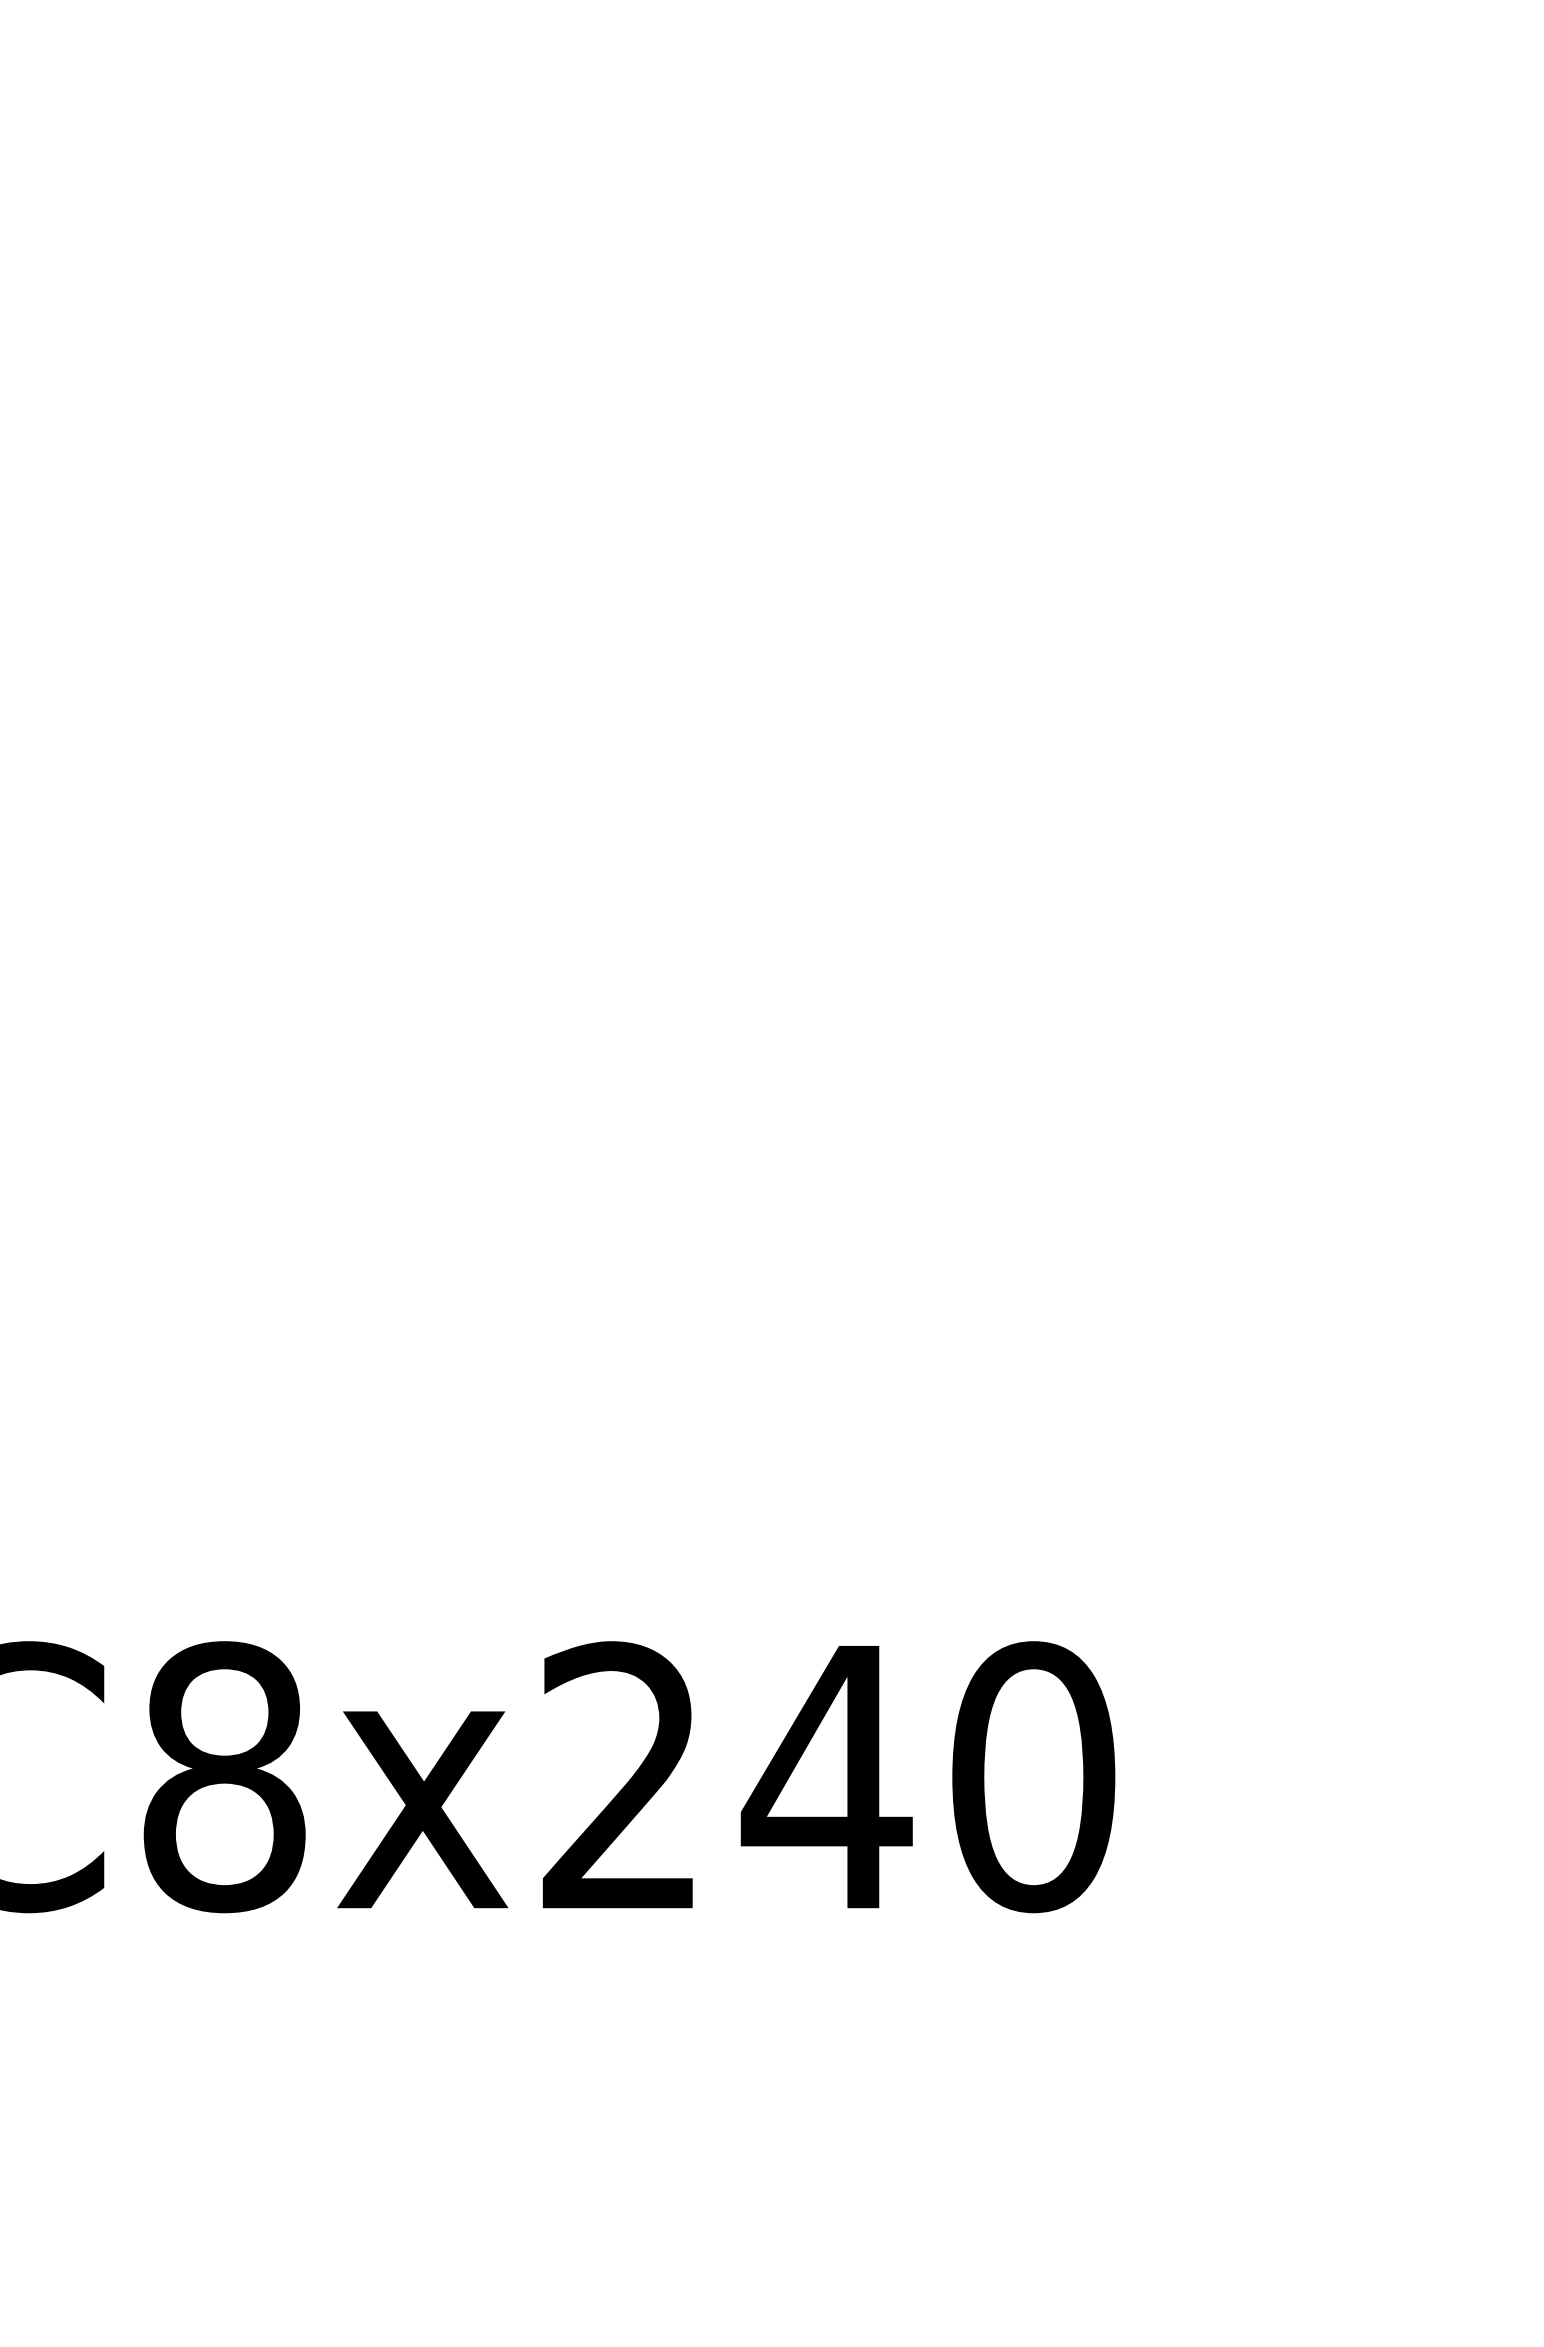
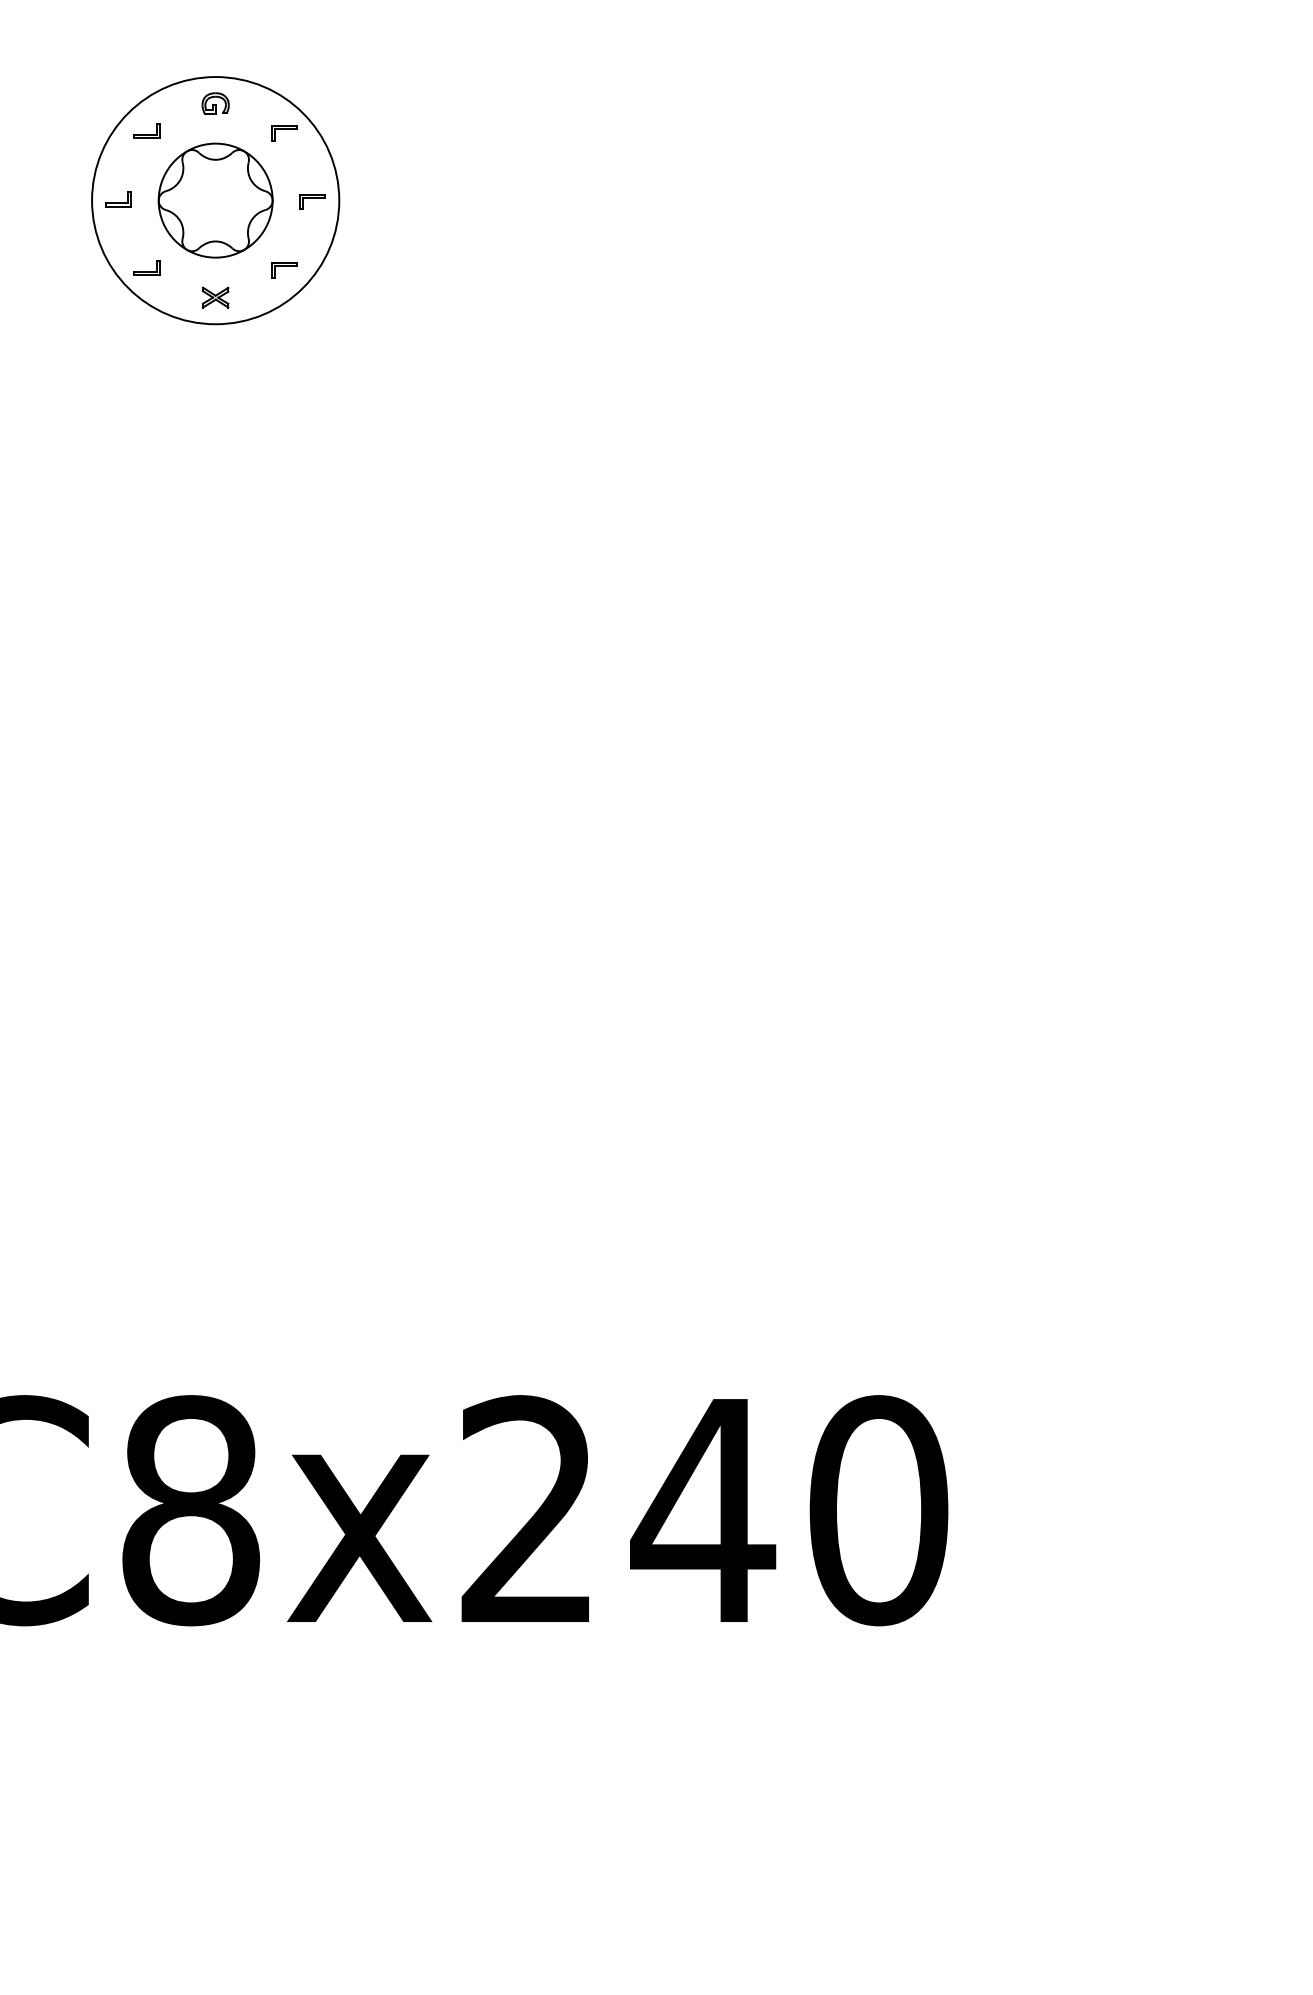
part: (253, 235) -> (215, 200), added

